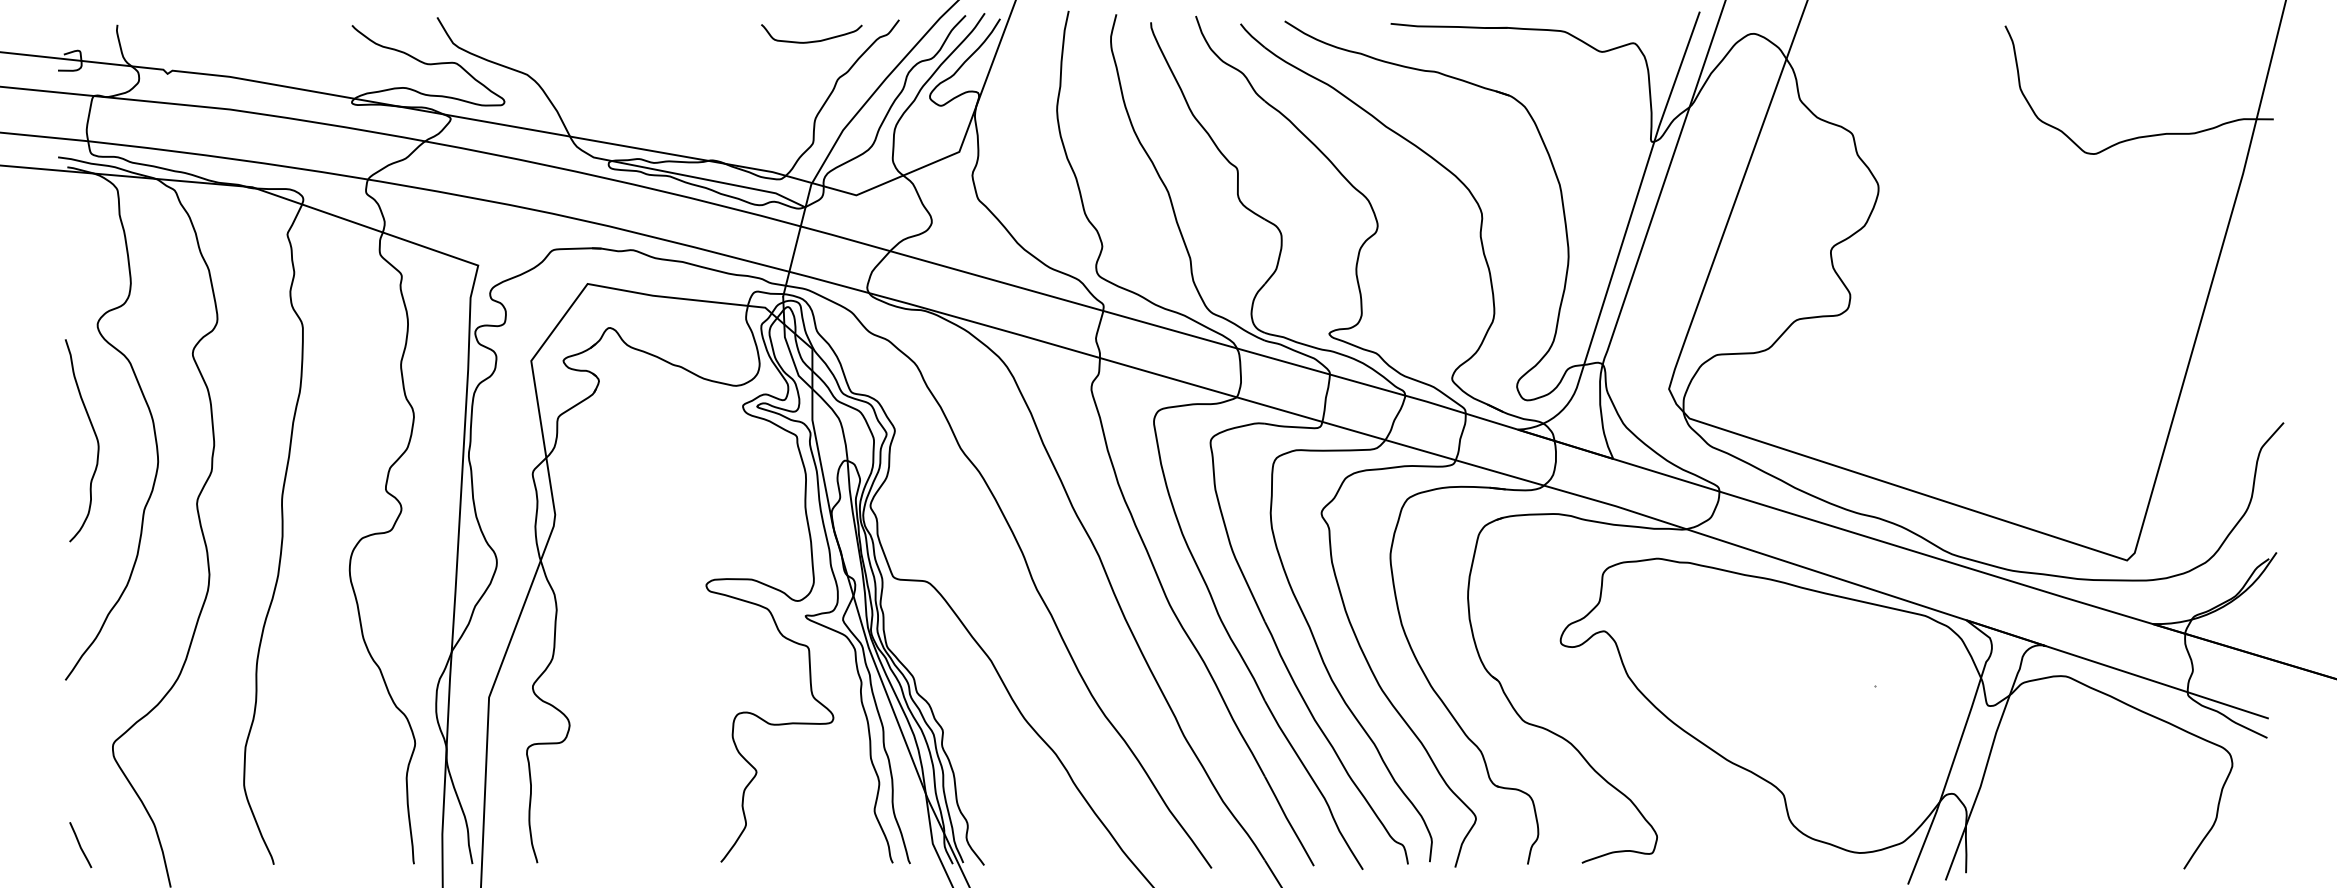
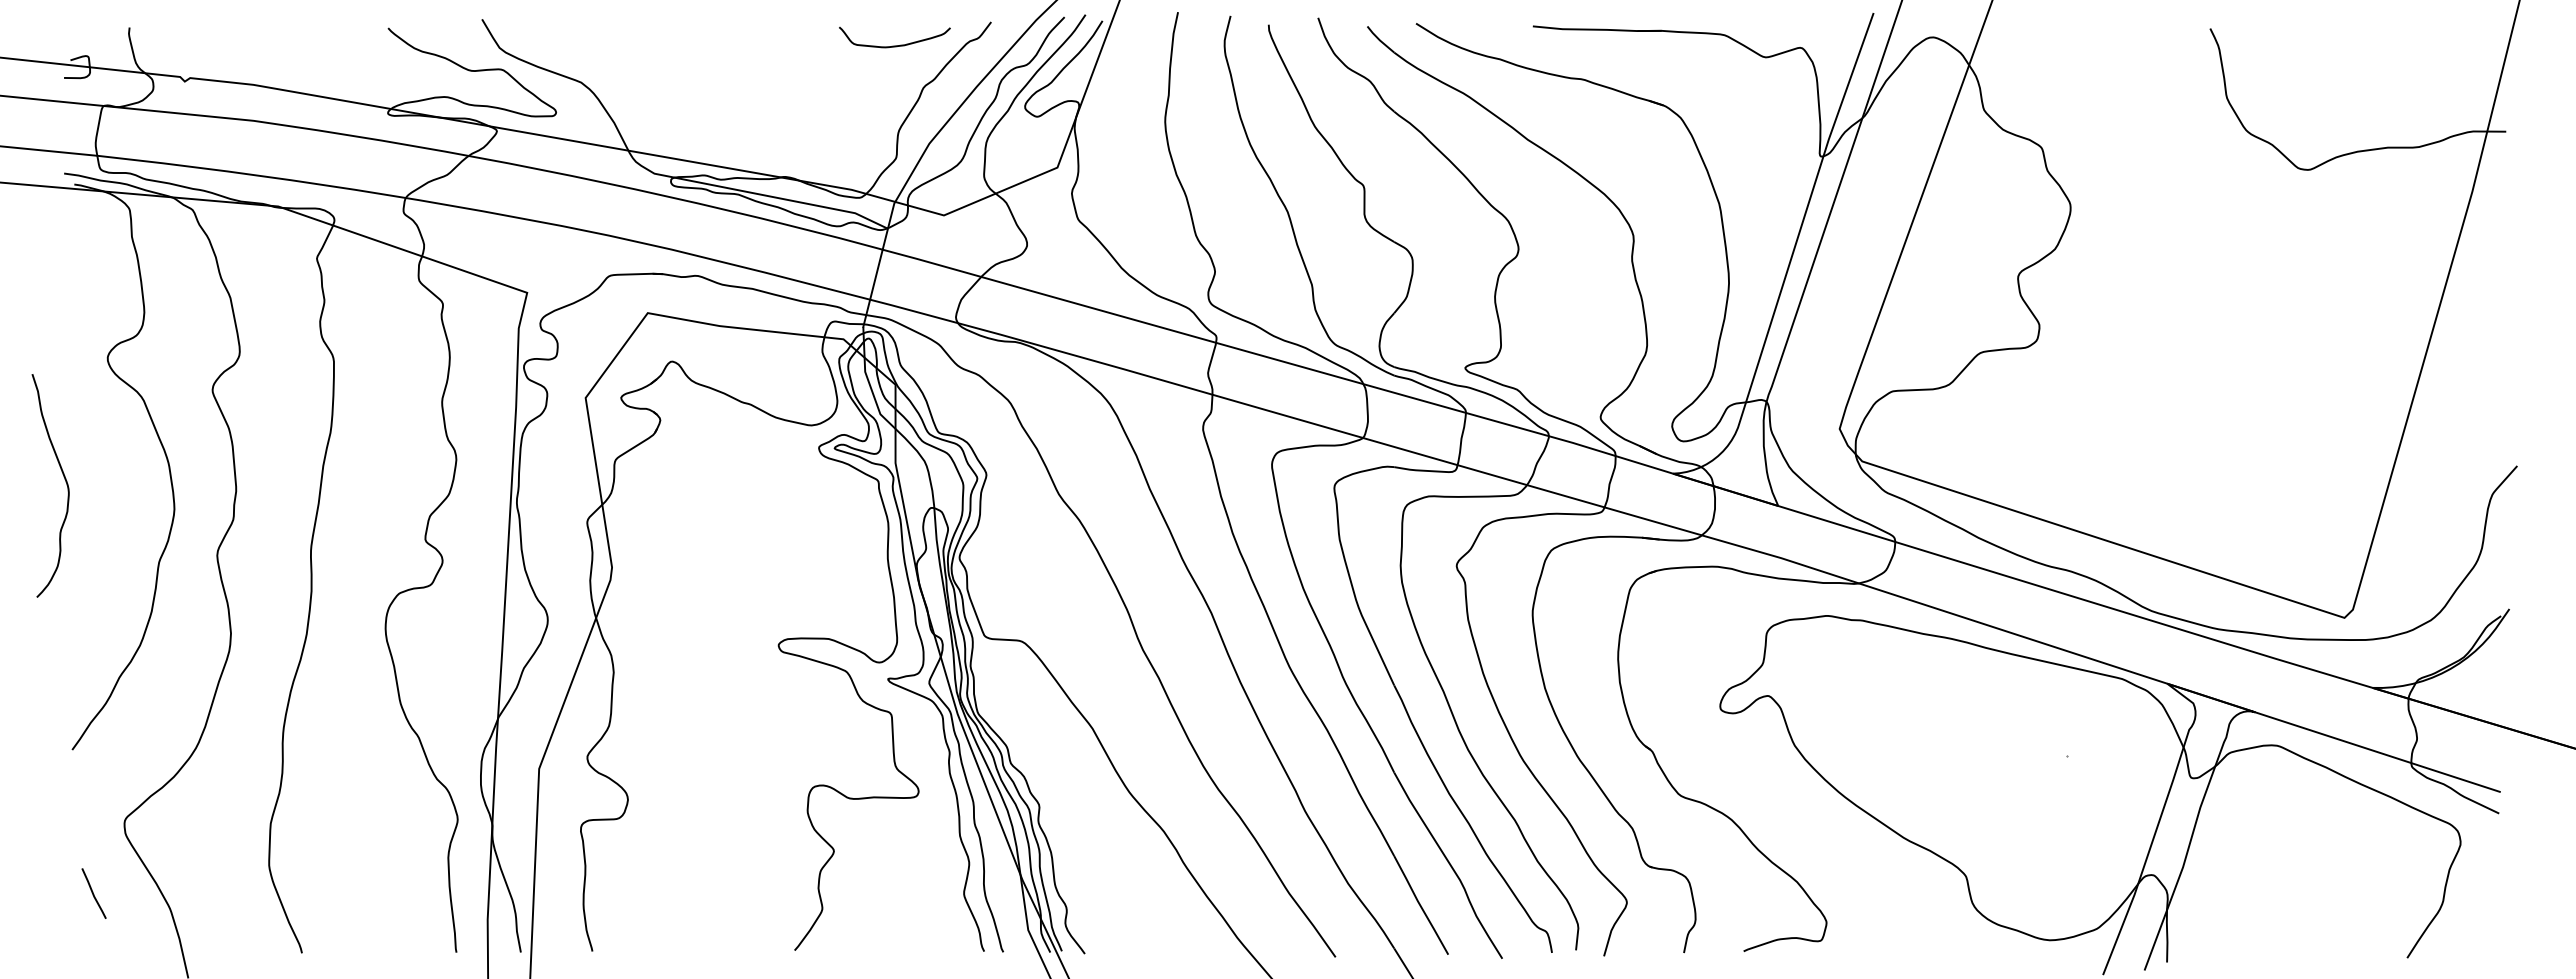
curve: (94, 434) -> (64, 479), moved
line: (80, 845) -> (93, 893), moved

